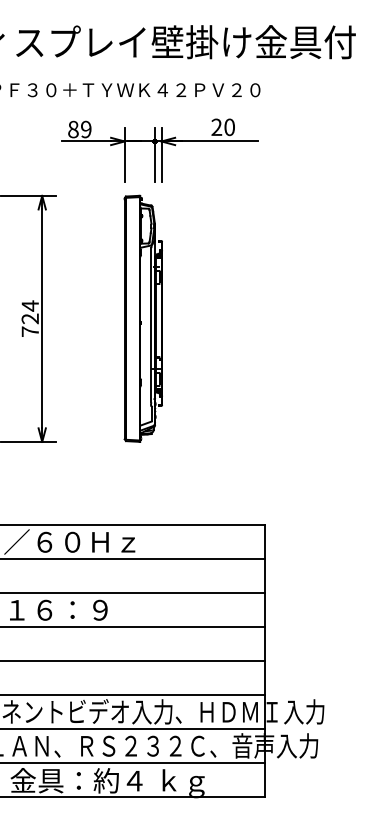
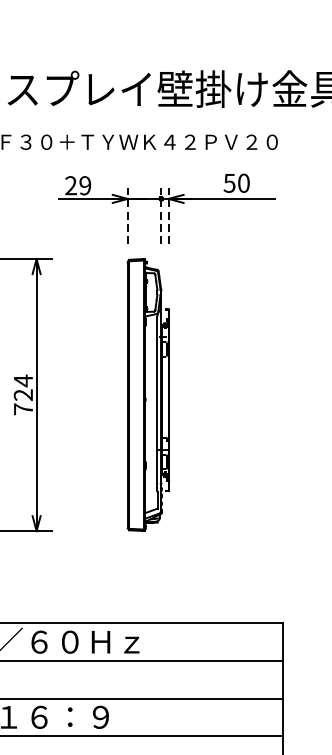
text: (216, 127) -> (229, 183), 20 -> 50
text: (73, 129) -> (71, 185), 89 -> 29
line: (124, 154) -> (127, 213), solid -> dashed
line: (154, 154) -> (160, 213), solid -> dashed
line: (161, 154) -> (168, 213), solid -> dashed

